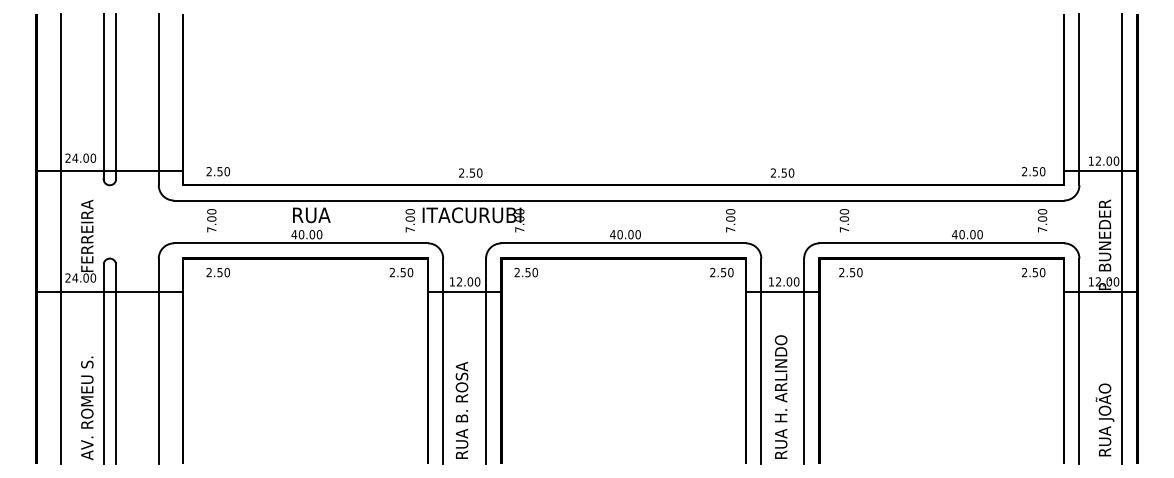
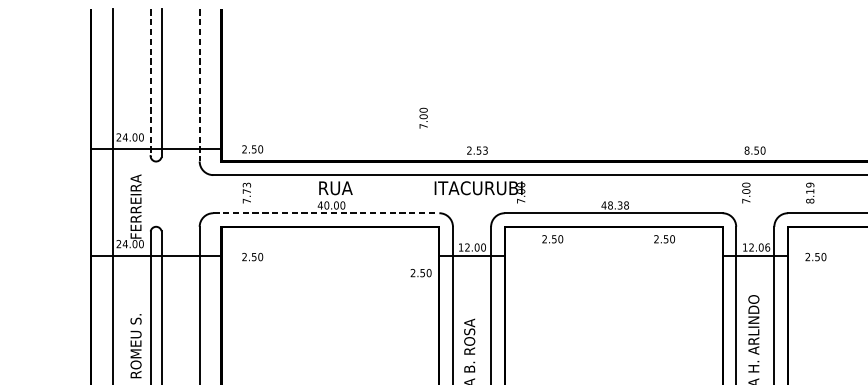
line: (103, 97) -> (150, 83), solid -> dashed
line: (158, 100) -> (199, 86), solid -> dashed
text: (479, 172) -> (485, 150), 2.50 -> 2.53
text: (773, 172) -> (747, 150), 2.50 -> 8.50
text: (211, 215) -> (246, 188), 7.00 -> 7.73
text: (409, 220) -> (422, 118), moved
text: (730, 220) -> (746, 192), moved
text: (844, 220) -> (810, 192), 7.00 -> 8.19
text: (628, 234) -> (617, 205), 40.00 -> 48.38
line: (300, 243) -> (325, 213), solid -> dashed
text: (217, 272) -> (251, 256), moved
text: (401, 272) -> (421, 273), moved
text: (526, 272) -> (552, 239), moved
text: (721, 272) -> (664, 239), moved
text: (850, 272) -> (815, 256), moved
text: (796, 281) -> (767, 247), 12.00 -> 12.06

